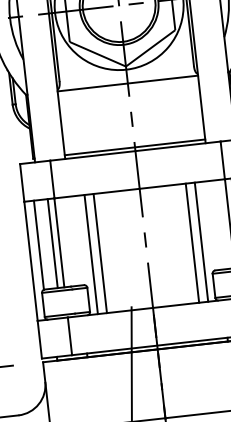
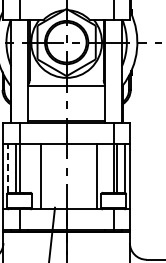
line: (193, 243) -> (92, 176), removed
line: (39, 245) -> (8, 168), solid -> dashed
line: (91, 254) -> (36, 176), removed

